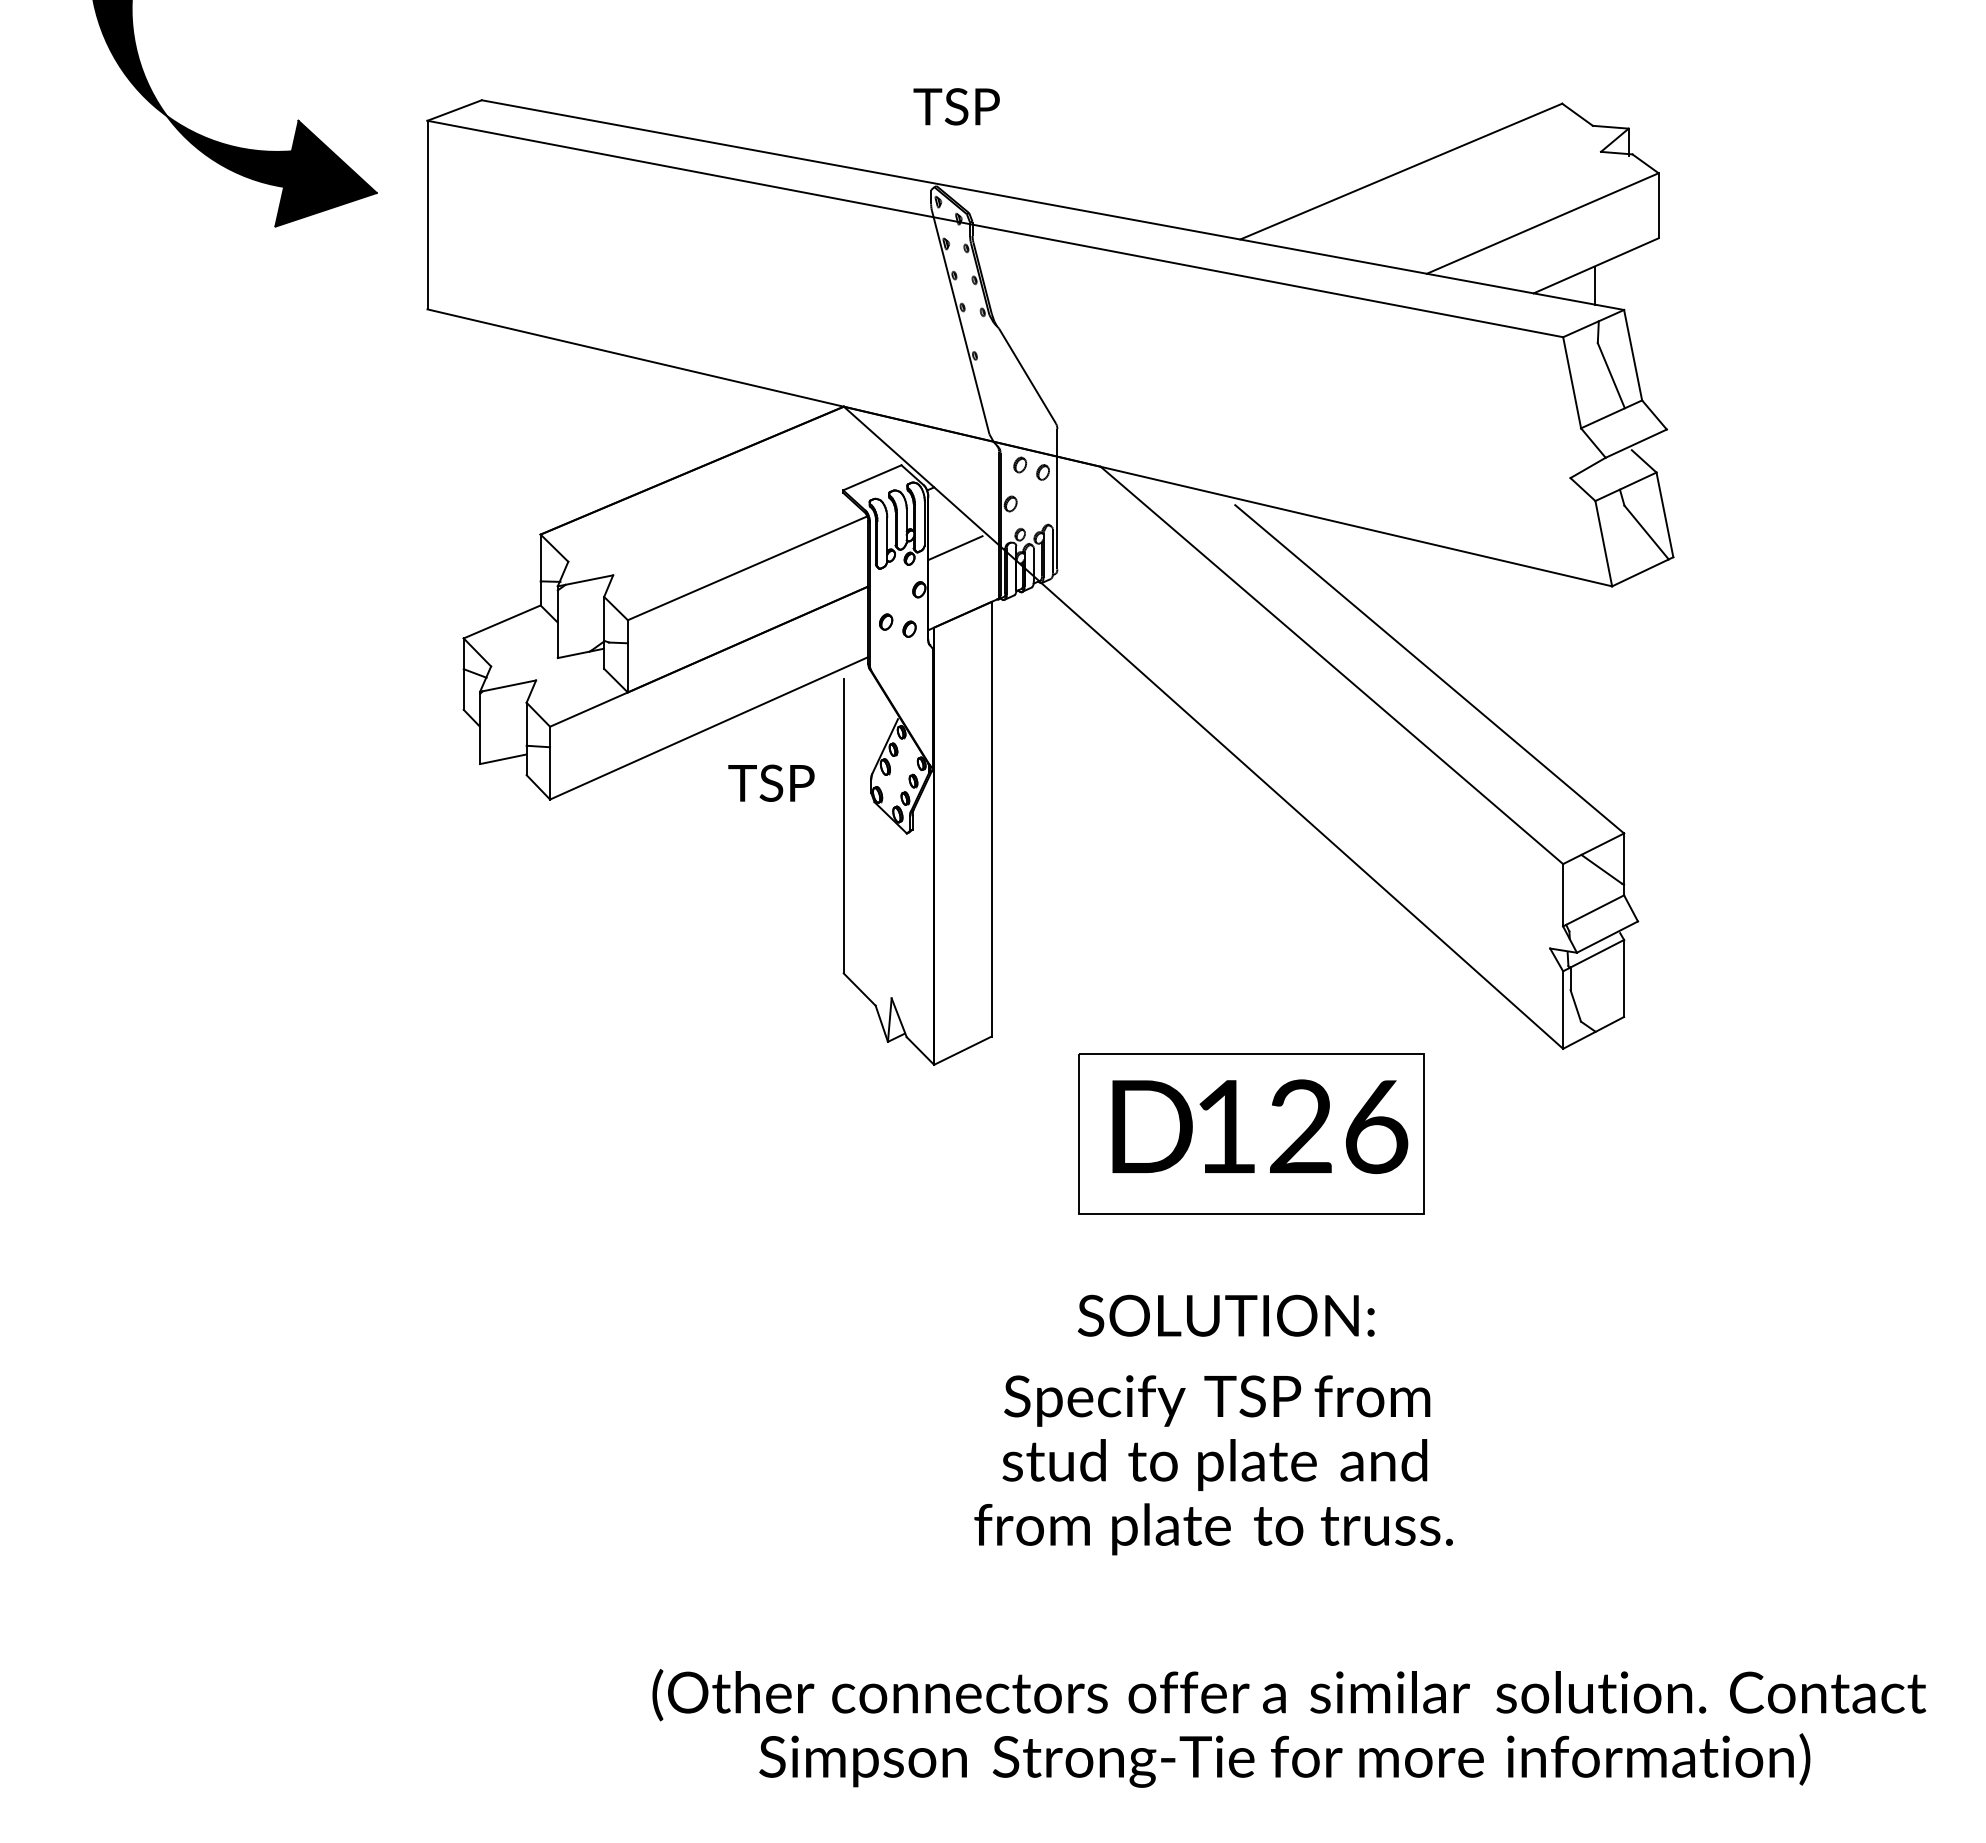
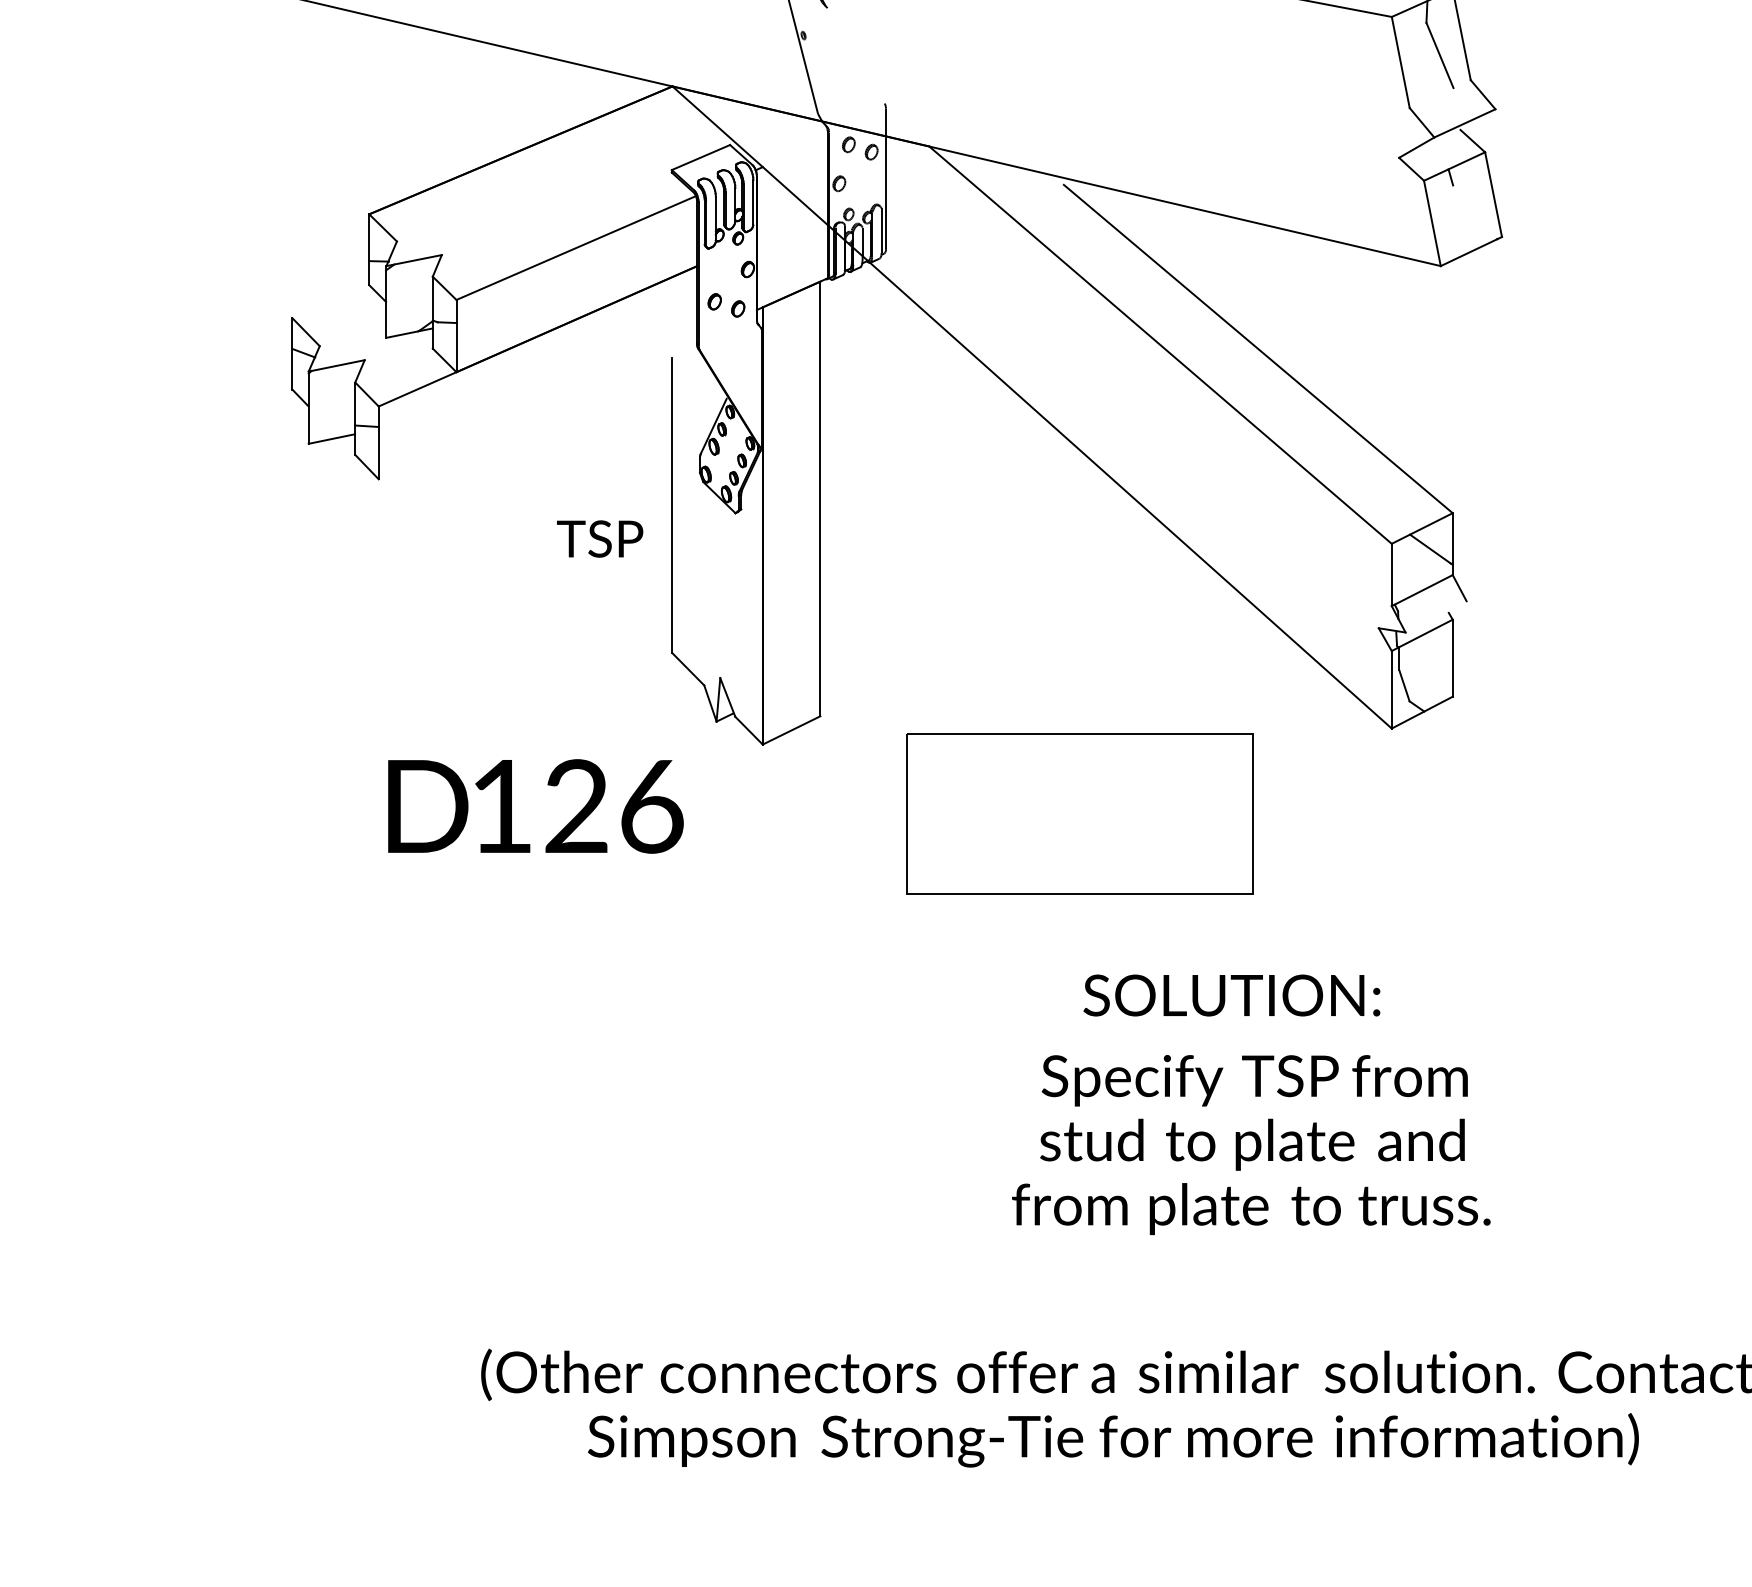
line: (1027, 375) -> (856, 55), removed
line: (1611, 414) -> (1440, 94), removed
line: (1646, 532) -> (1475, 212), removed
line: (955, 548) -> (784, 228), removed
line: (501, 621) -> (330, 301), removed
line: (709, 728) -> (538, 408), removed
text: (771, 782) -> (600, 538), moved
line: (1606, 936) -> (1435, 616), removed
text: (1260, 1126) -> (536, 806), moved
text: (1225, 1315) -> (1231, 995), moved
text: (1213, 1465) -> (1251, 1145), moved

